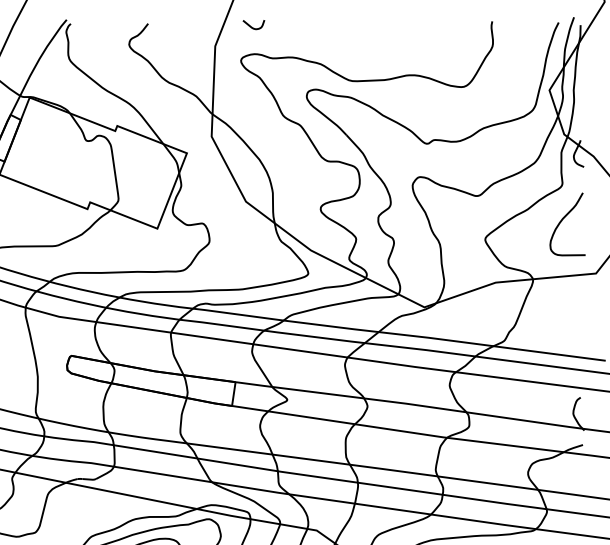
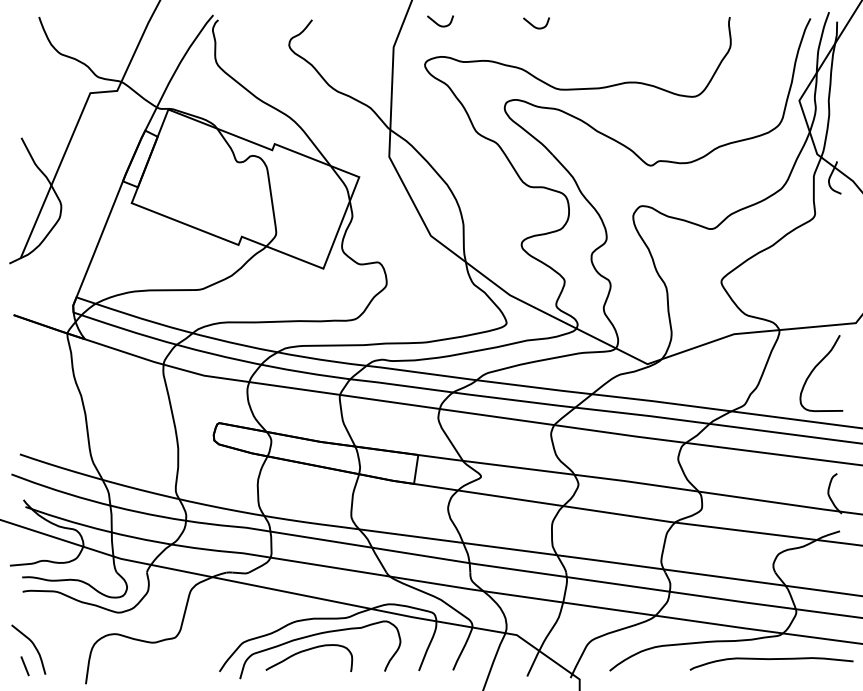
curve: (331, 28) -> (534, 25), added
curve: (563, 219) -> (816, 367), moved

